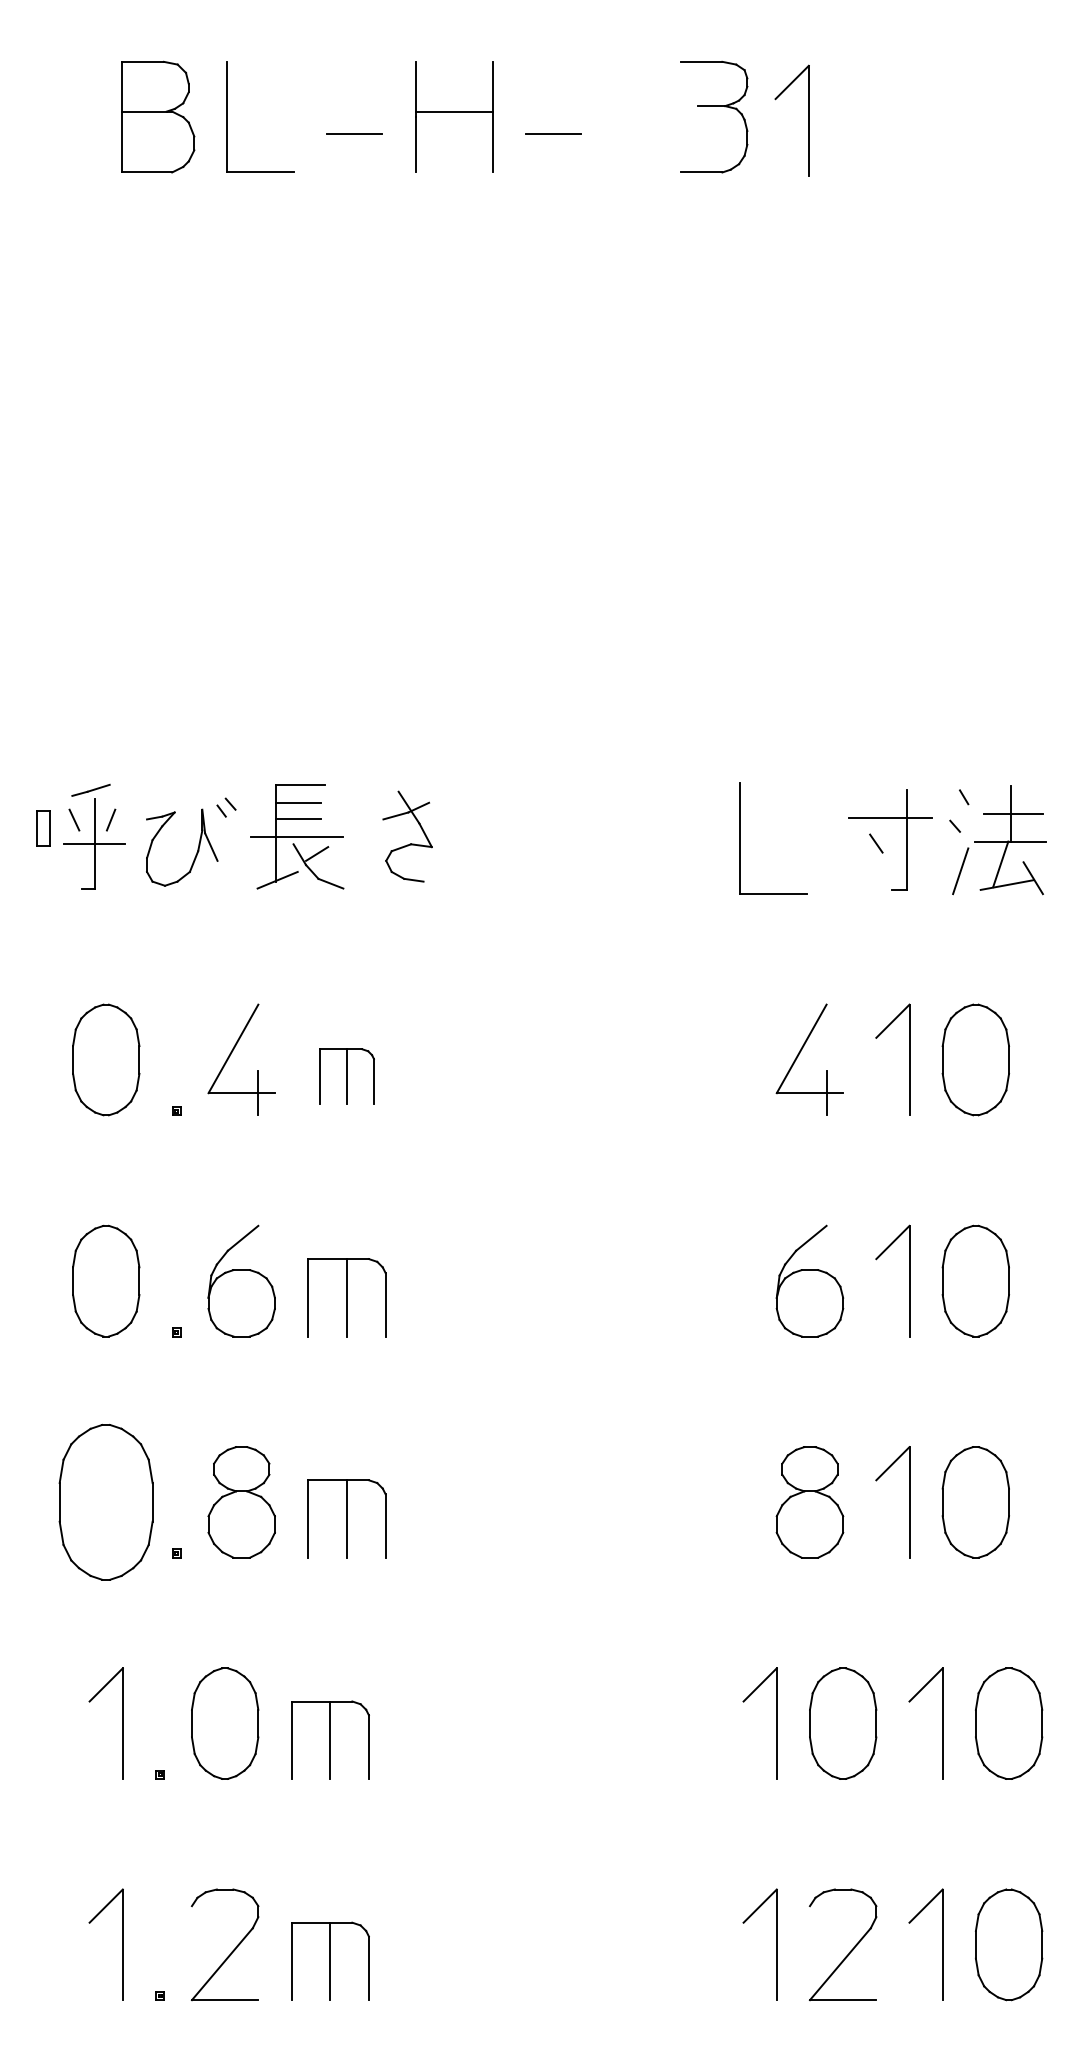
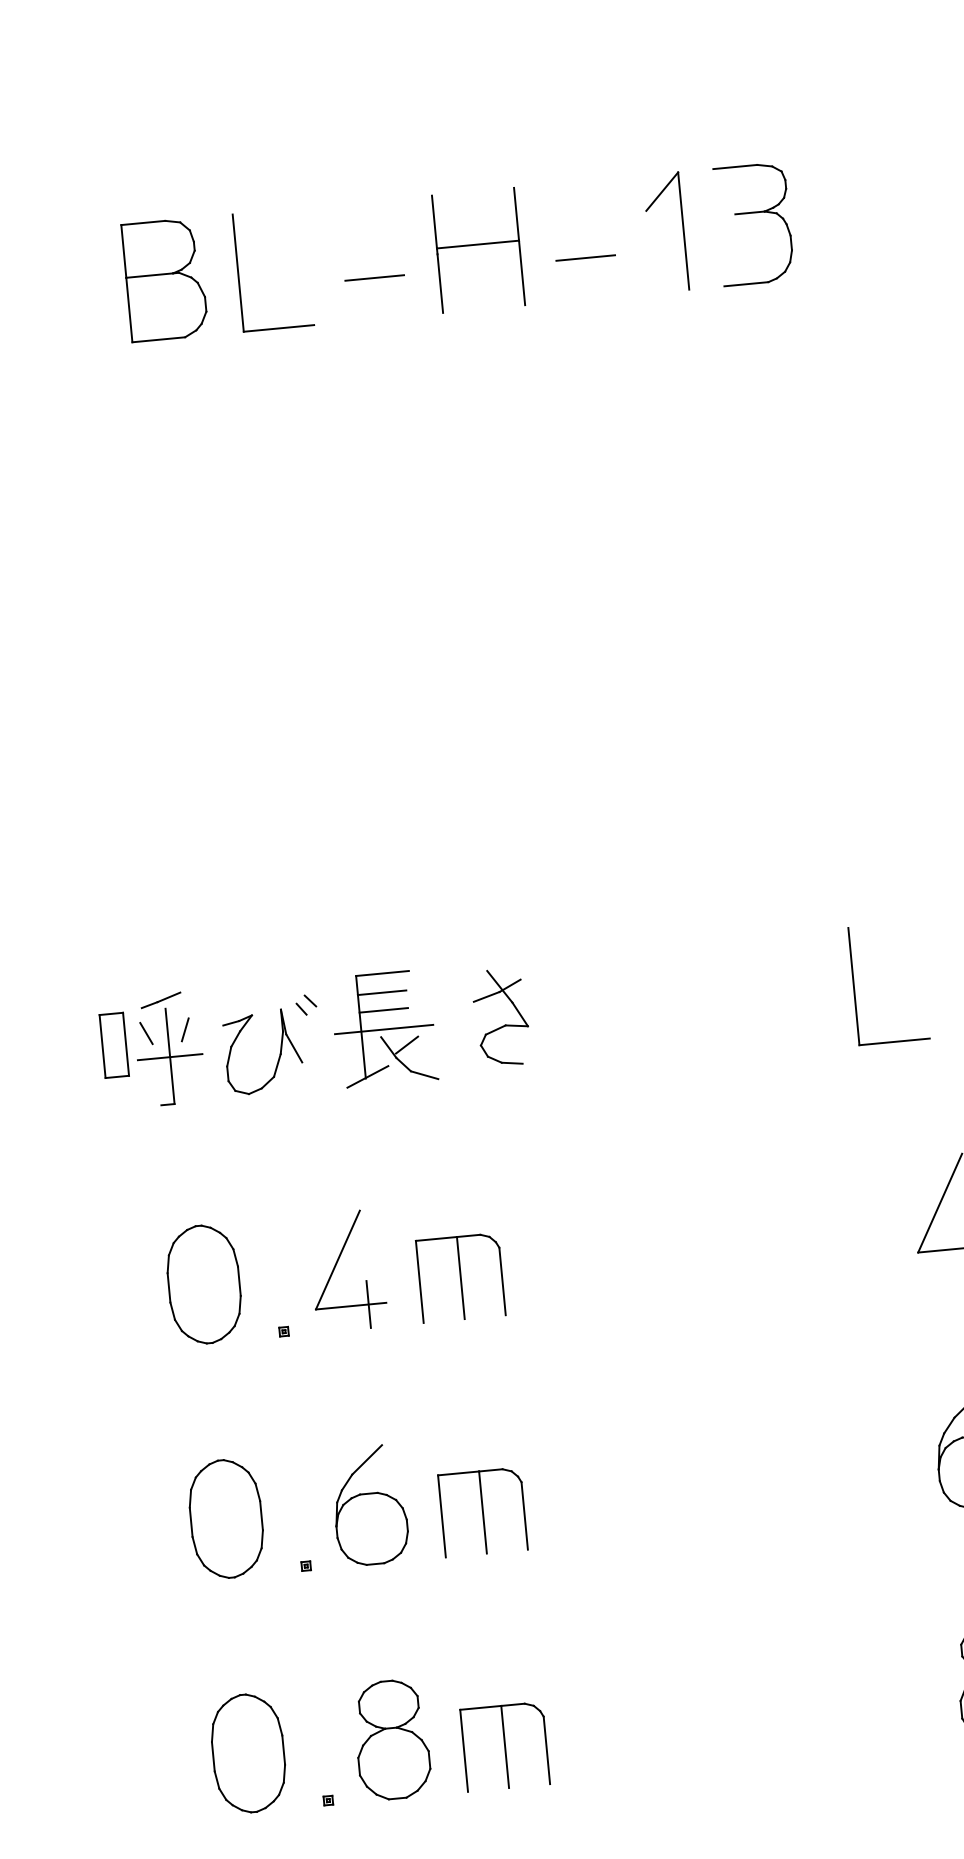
part: (808, 120) -> (683, 230), moved
part: (42, 828) -> (113, 1045), size x1.67
part: (346, 1075) -> (460, 1276), size x1.43
part: (106, 1502) -> (248, 1753), size x0.71

